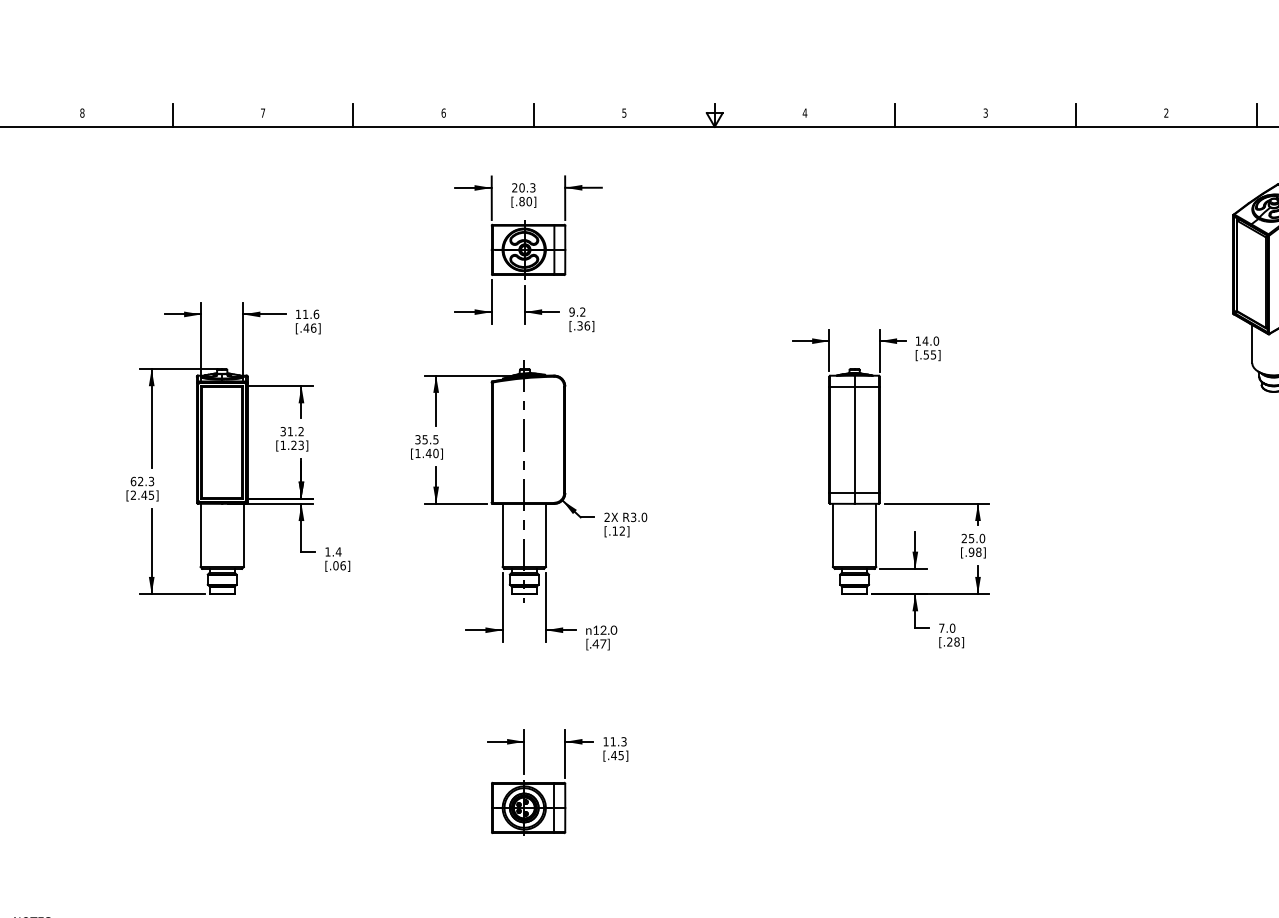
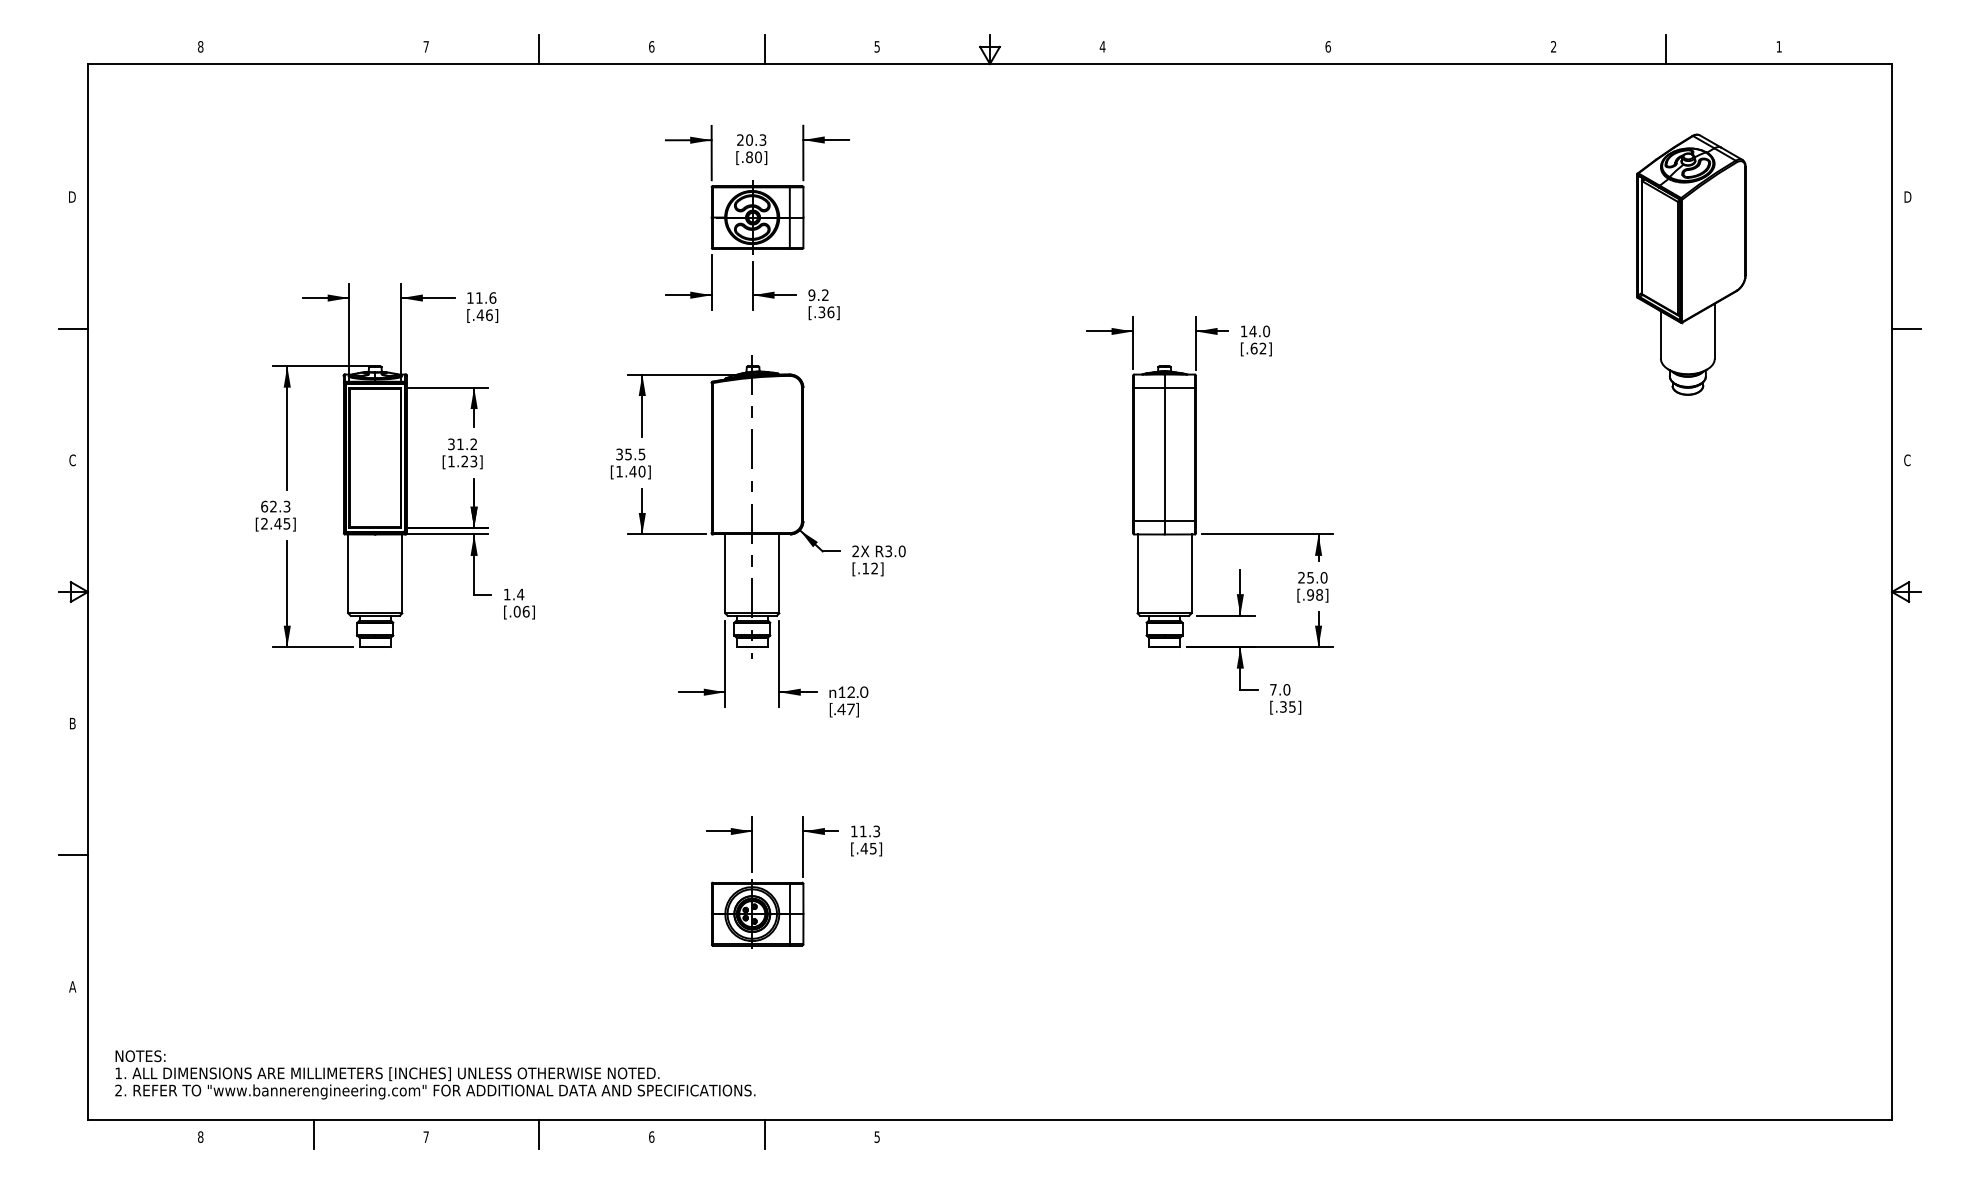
text: (985, 112) -> (1327, 46), 3 -> 6
line: (172, 115) -> (313, 49), removed
line: (895, 115) -> (1215, 49), removed
line: (1075, 115) -> (1440, 49), removed
text: (929, 354) -> (1258, 348), [.55] -> [.62]
text: (953, 641) -> (1287, 706), [.28] -> [.35]

